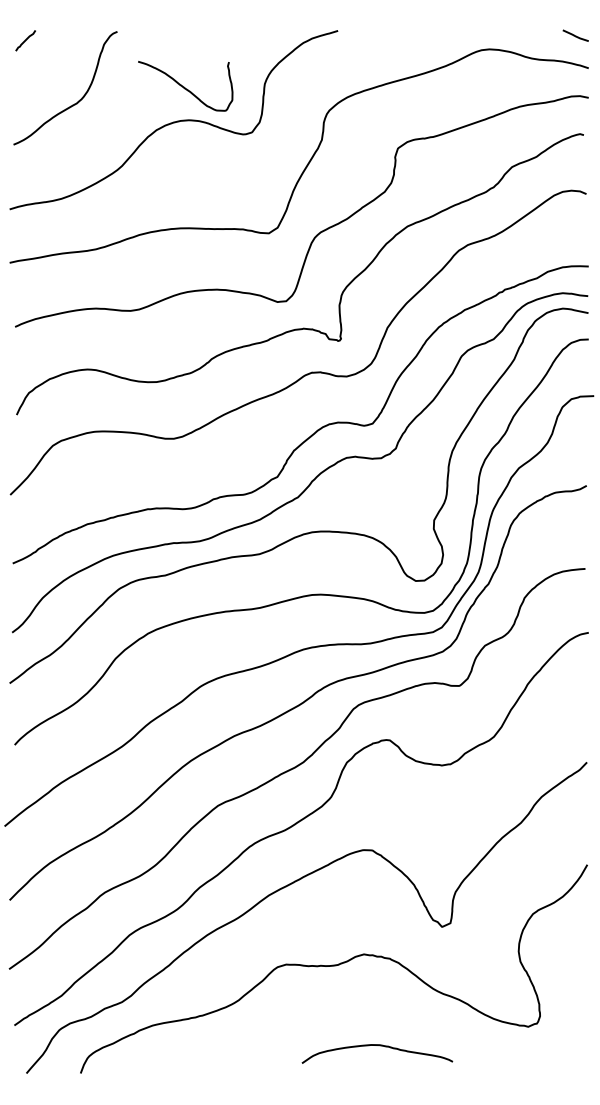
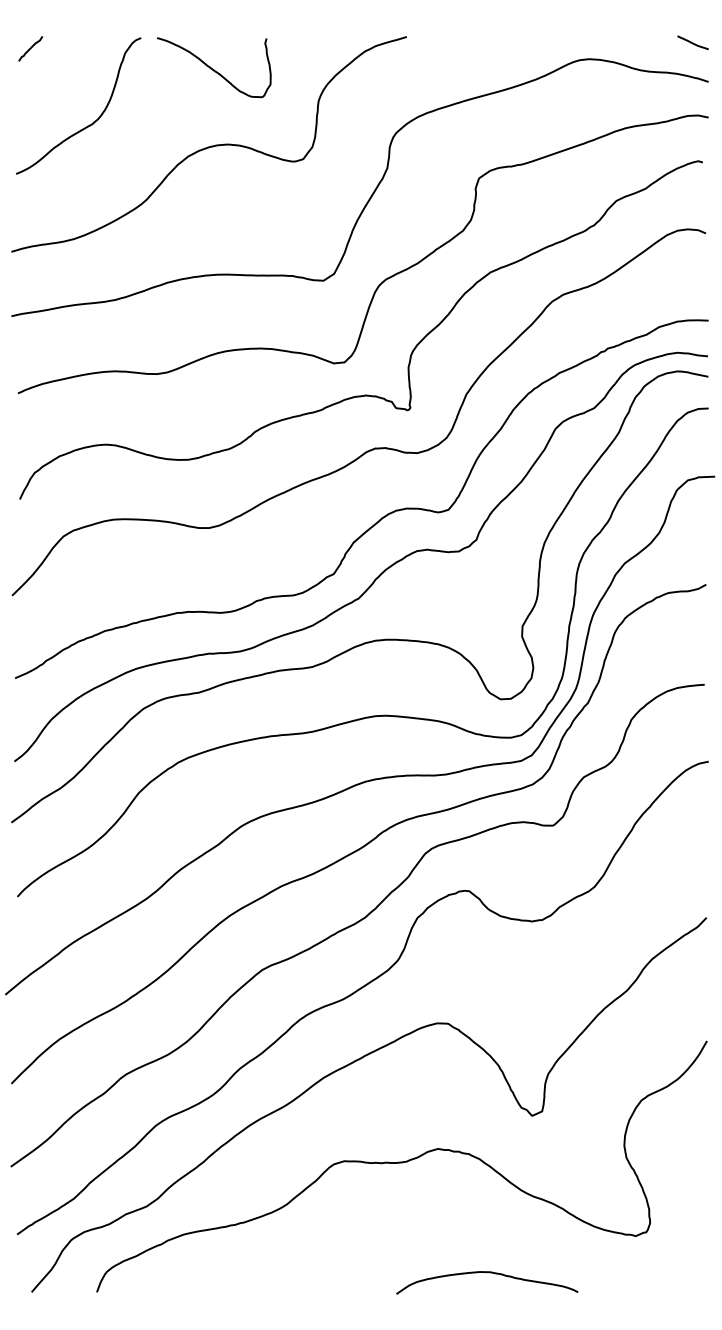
curve: (185, 87) -> (214, 69), moved
curve: (377, 1046) -> (487, 1273), moved

